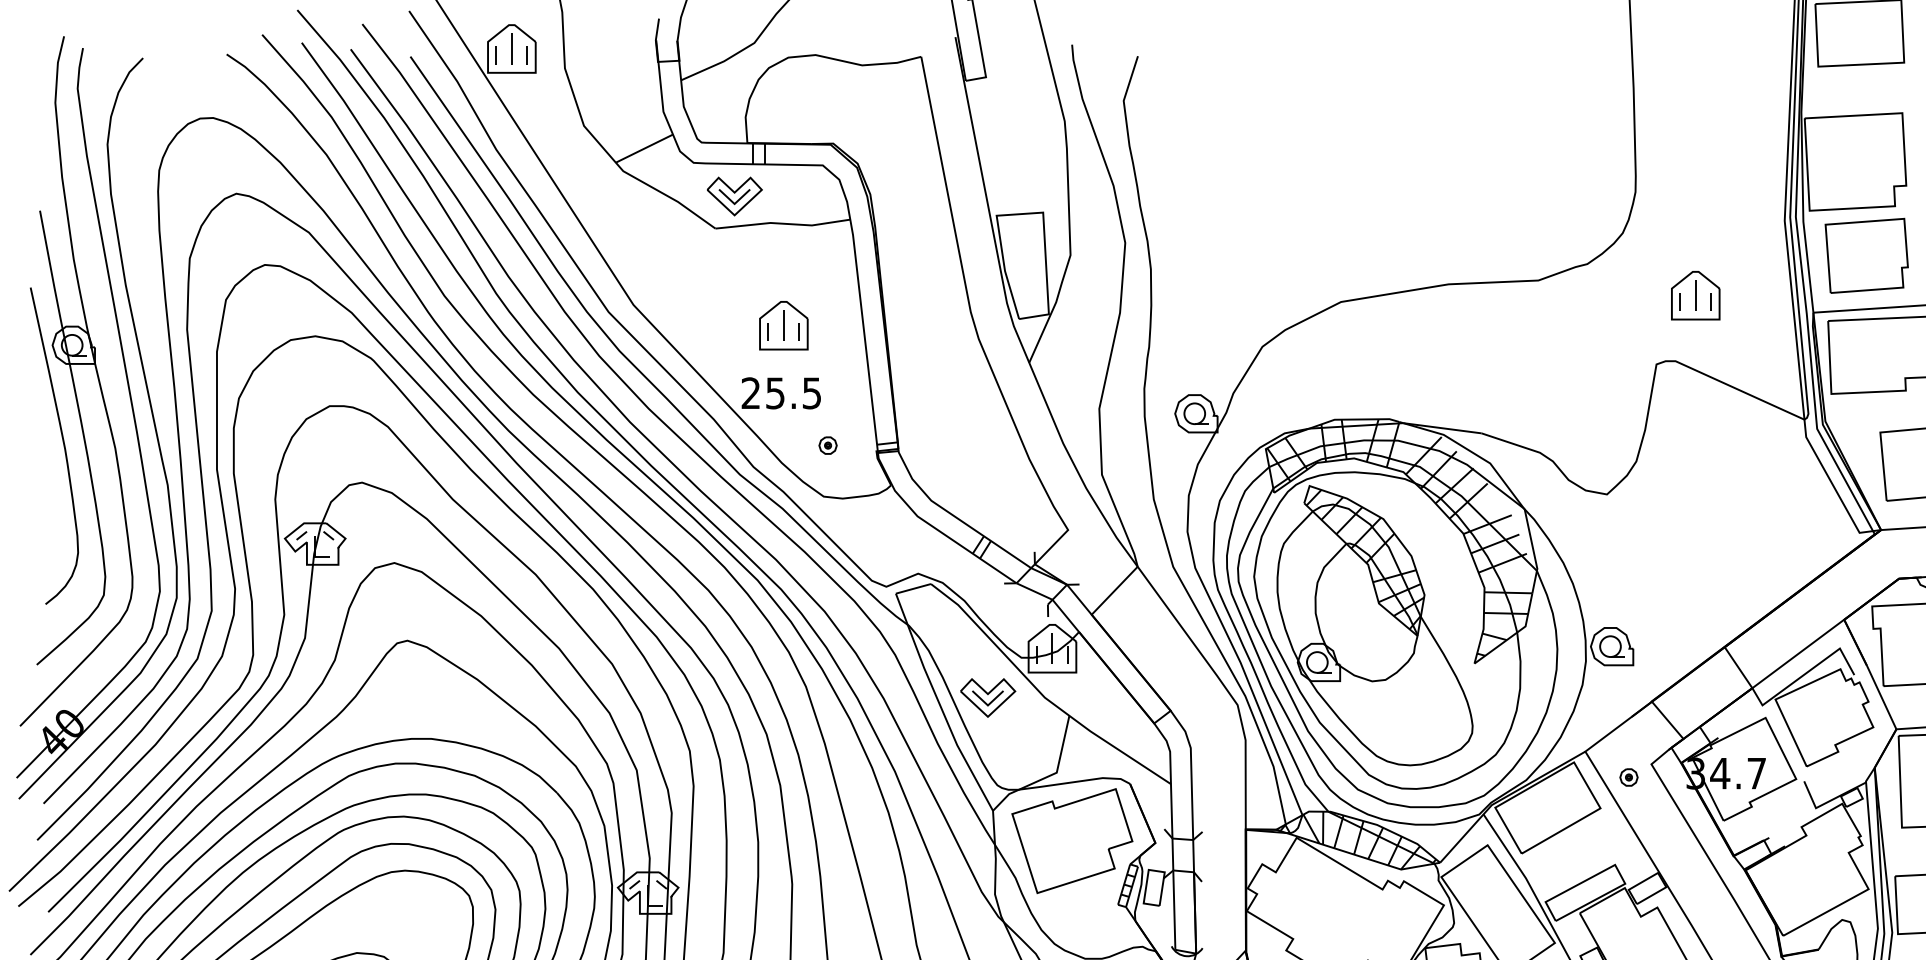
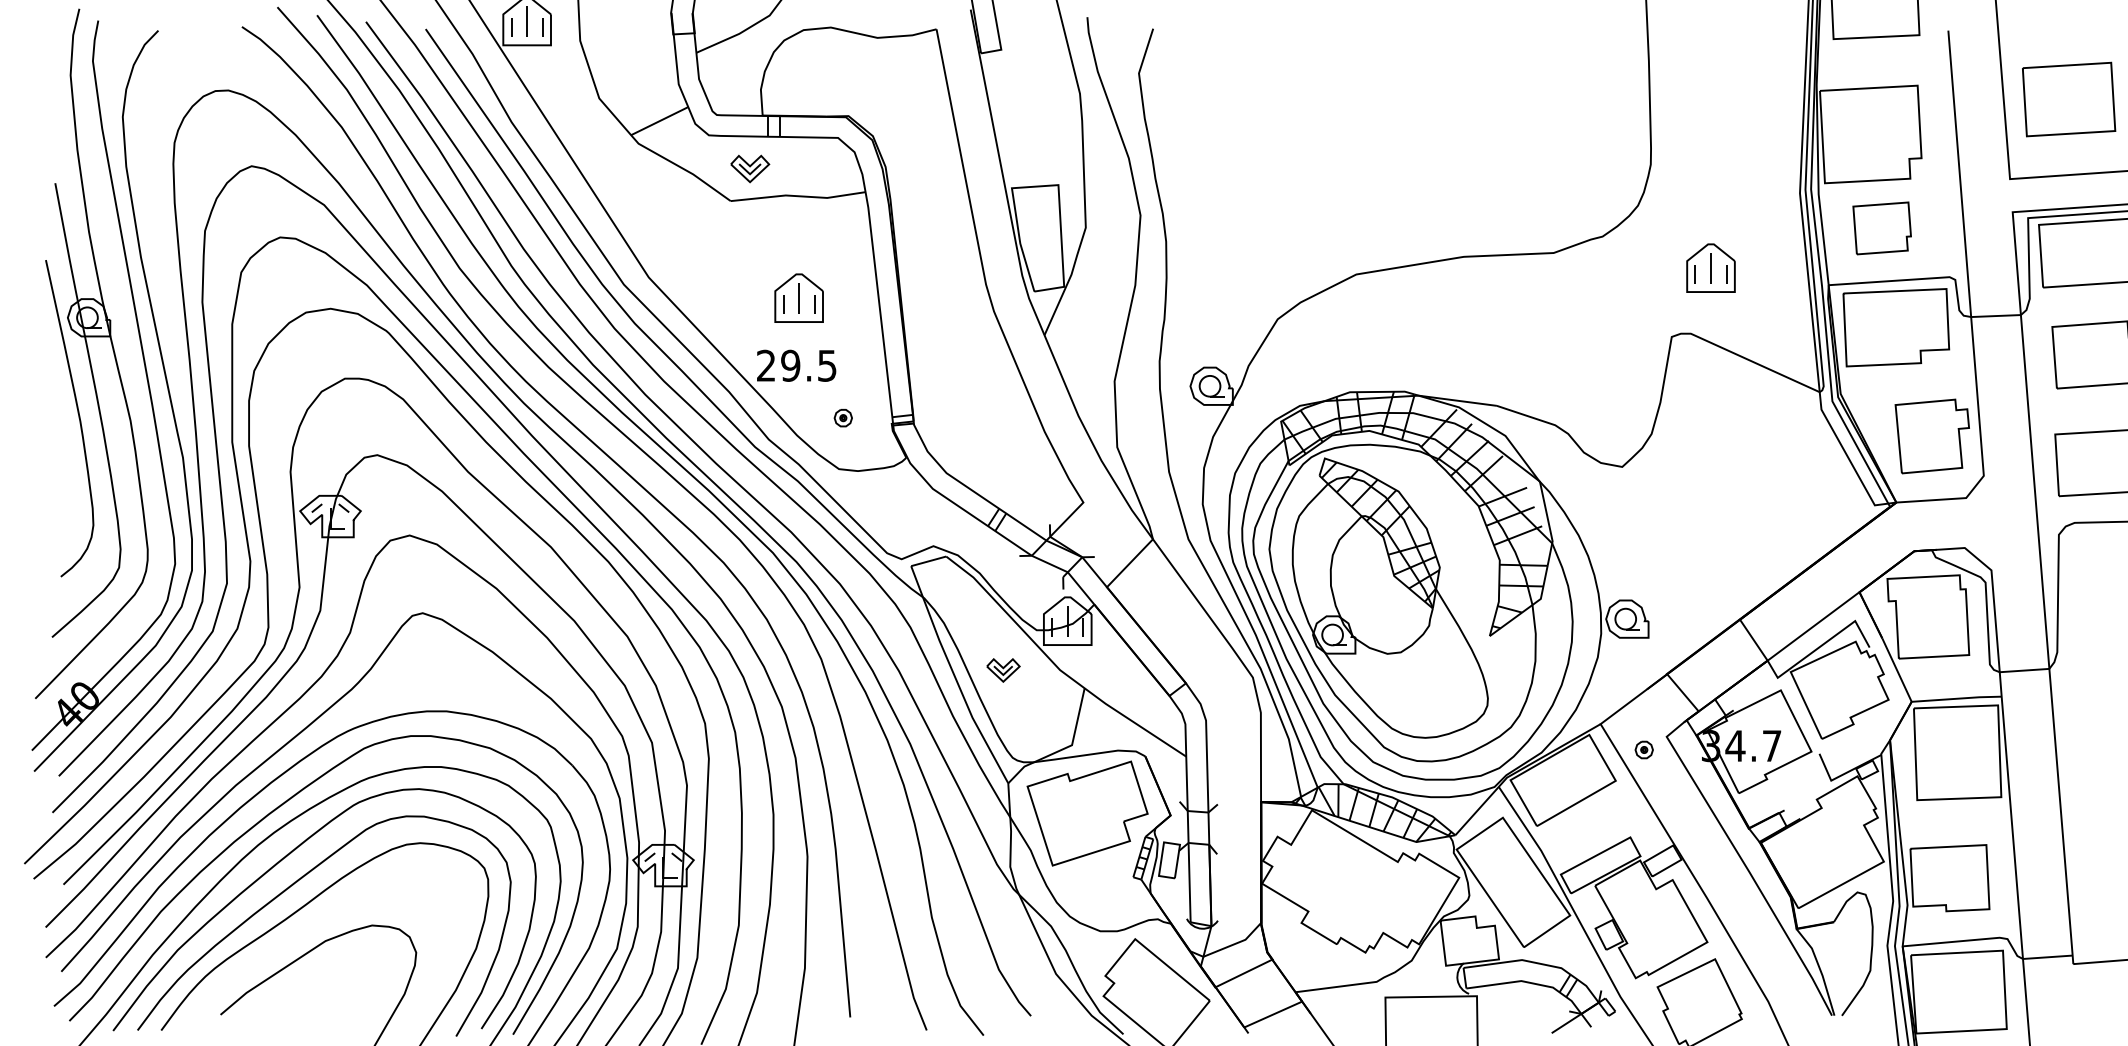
part: (735, 196) -> (750, 168), size x0.7
part: (1867, 256) -> (1882, 228), size x0.7
text: (775, 393) -> (790, 365), 25.5 -> 29.5
part: (988, 698) -> (1003, 670), size x0.6

